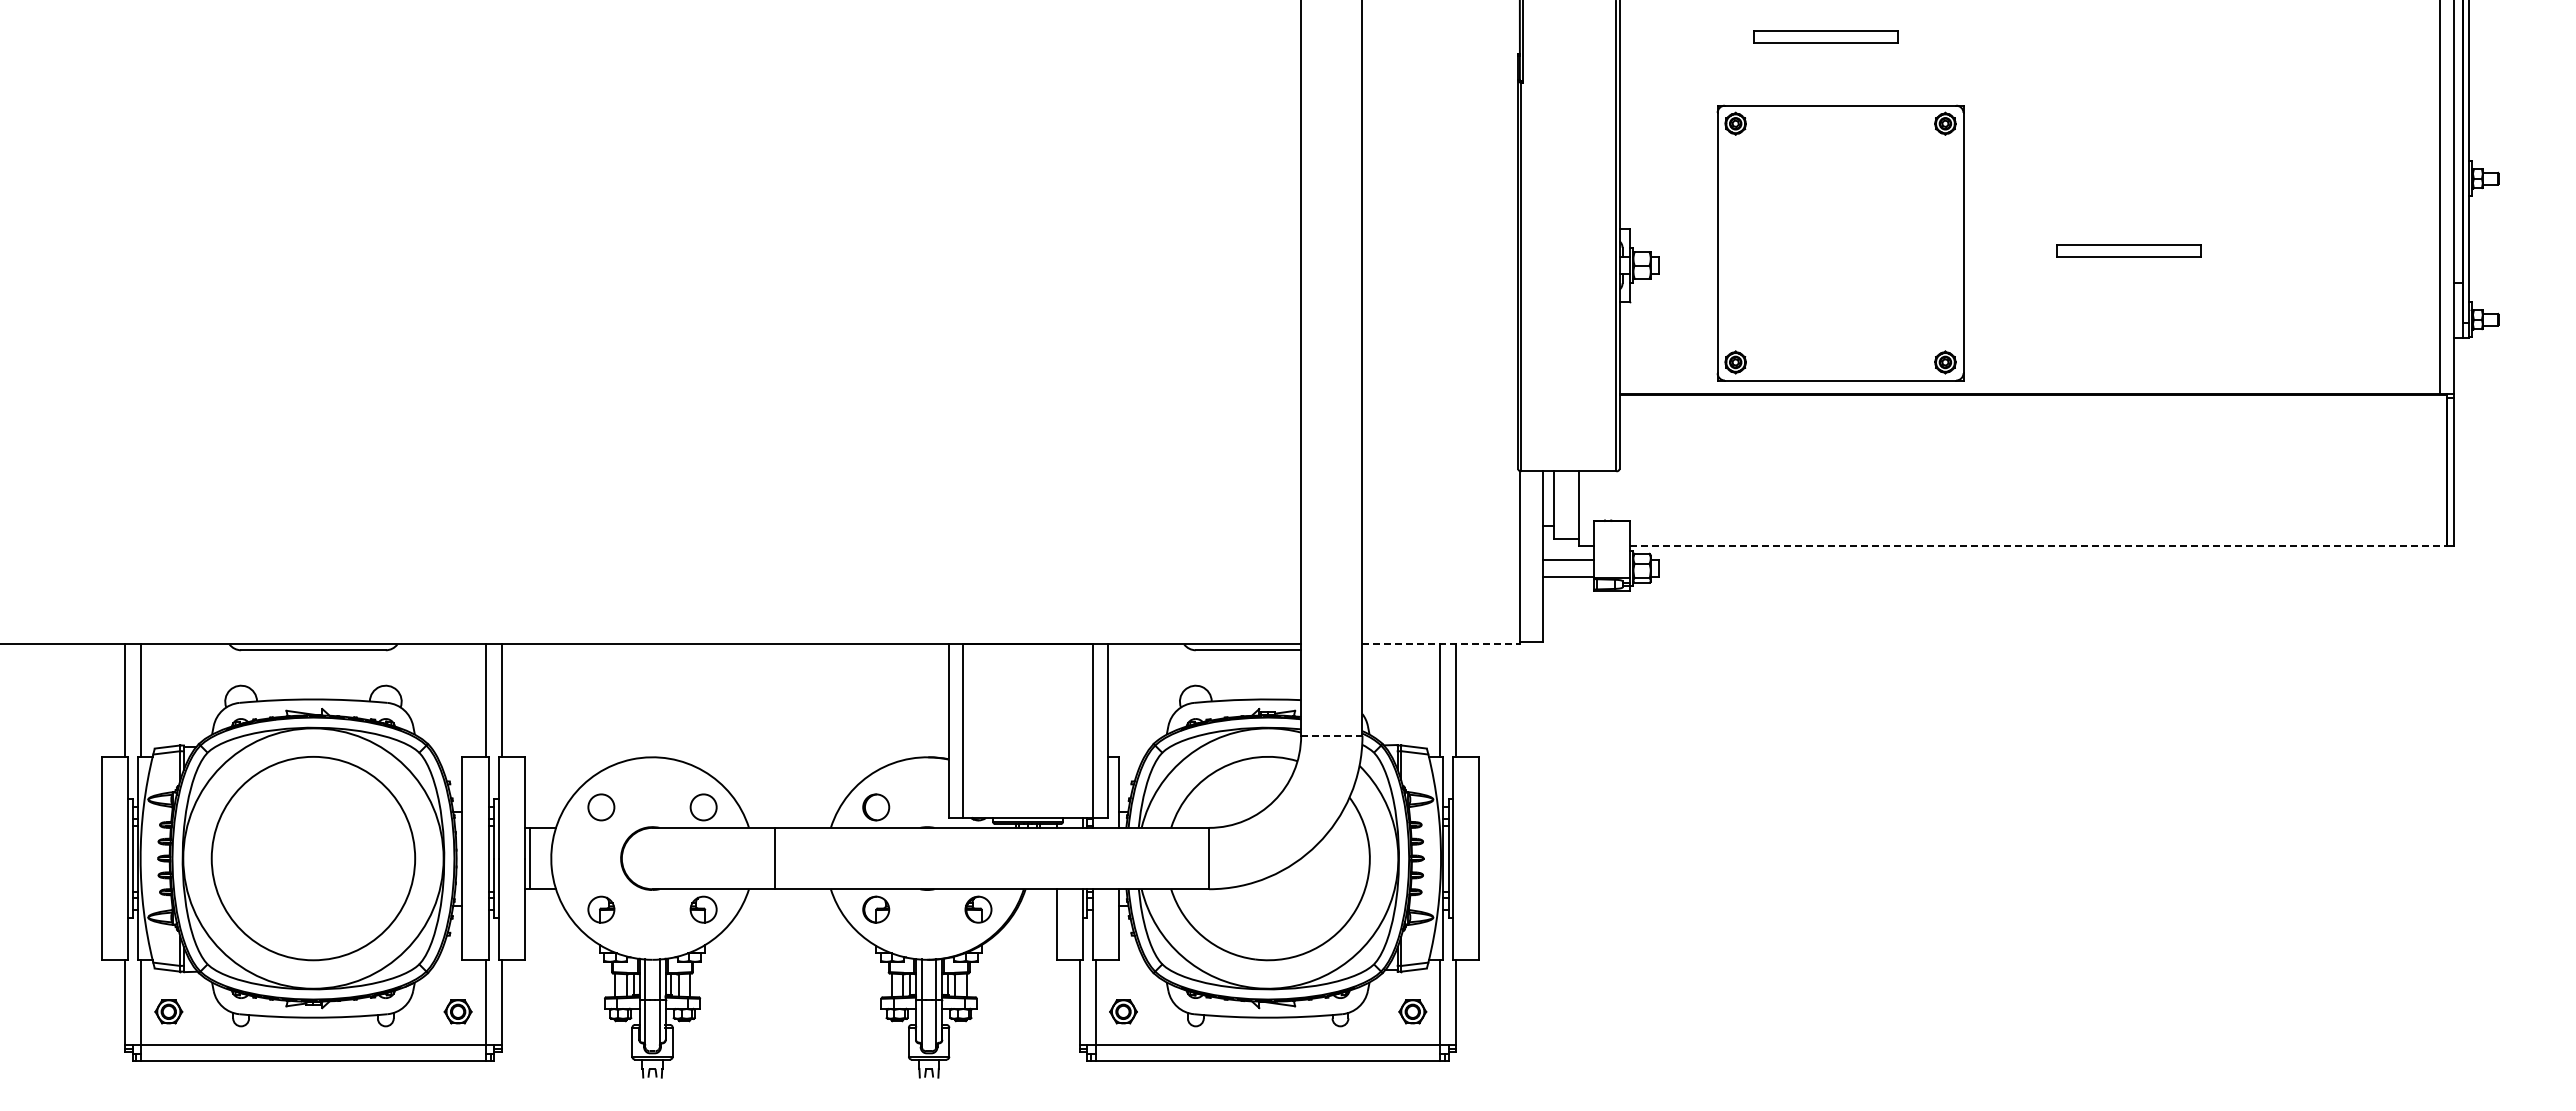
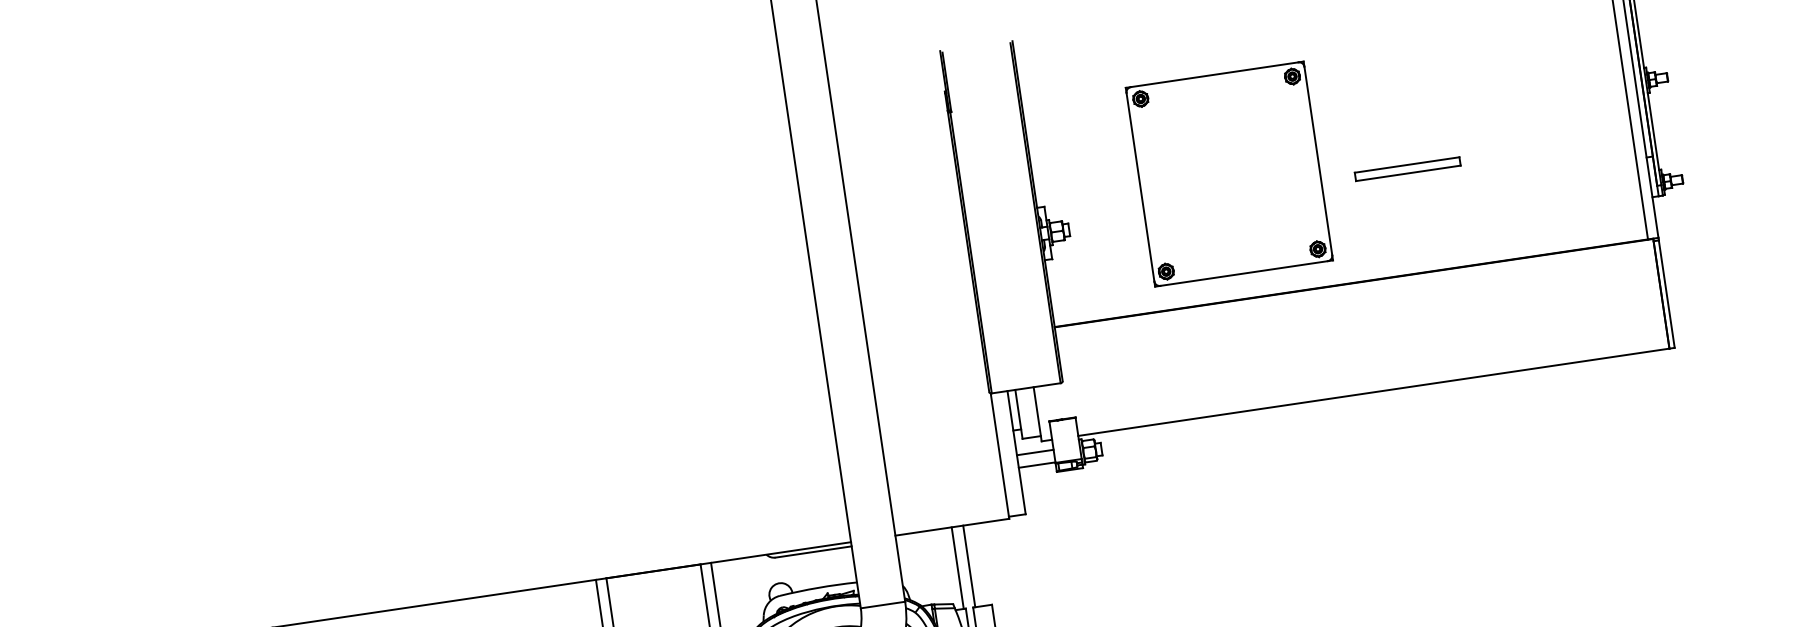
part: (1825, 36) -> (1165, 46), removed
part: (1840, 242) -> (1229, 173), moved
line: (2038, 546) -> (1373, 392), dashed -> solid
line: (1441, 644) -> (952, 527), dashed -> solid
line: (1331, 735) -> (882, 604), dashed -> solid

